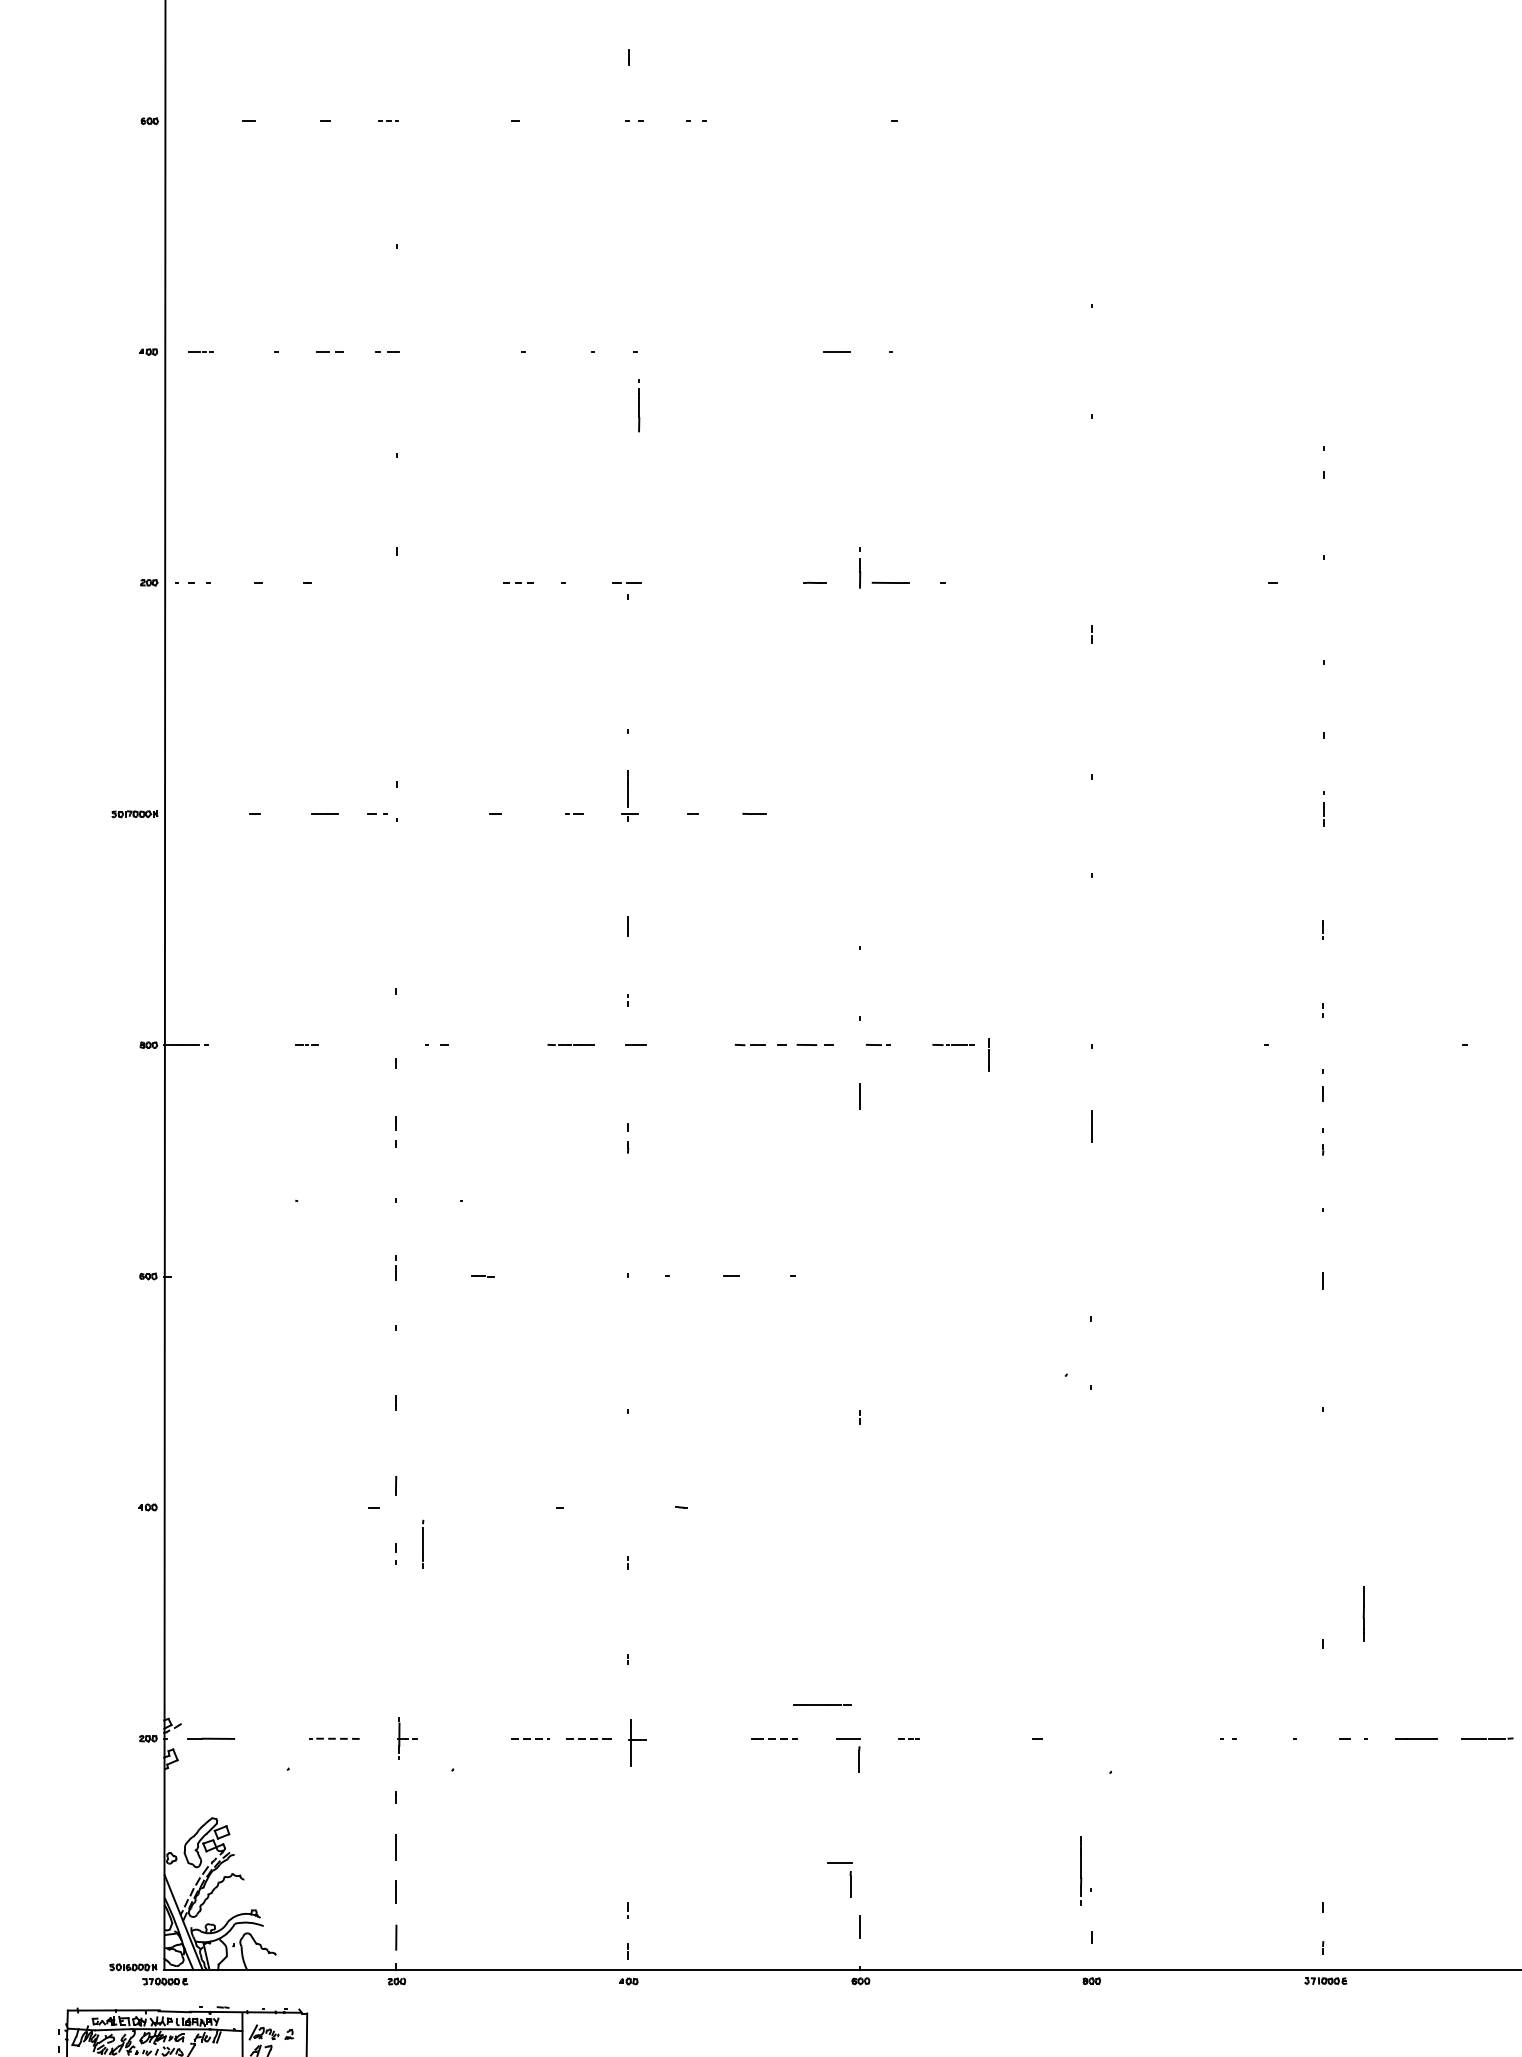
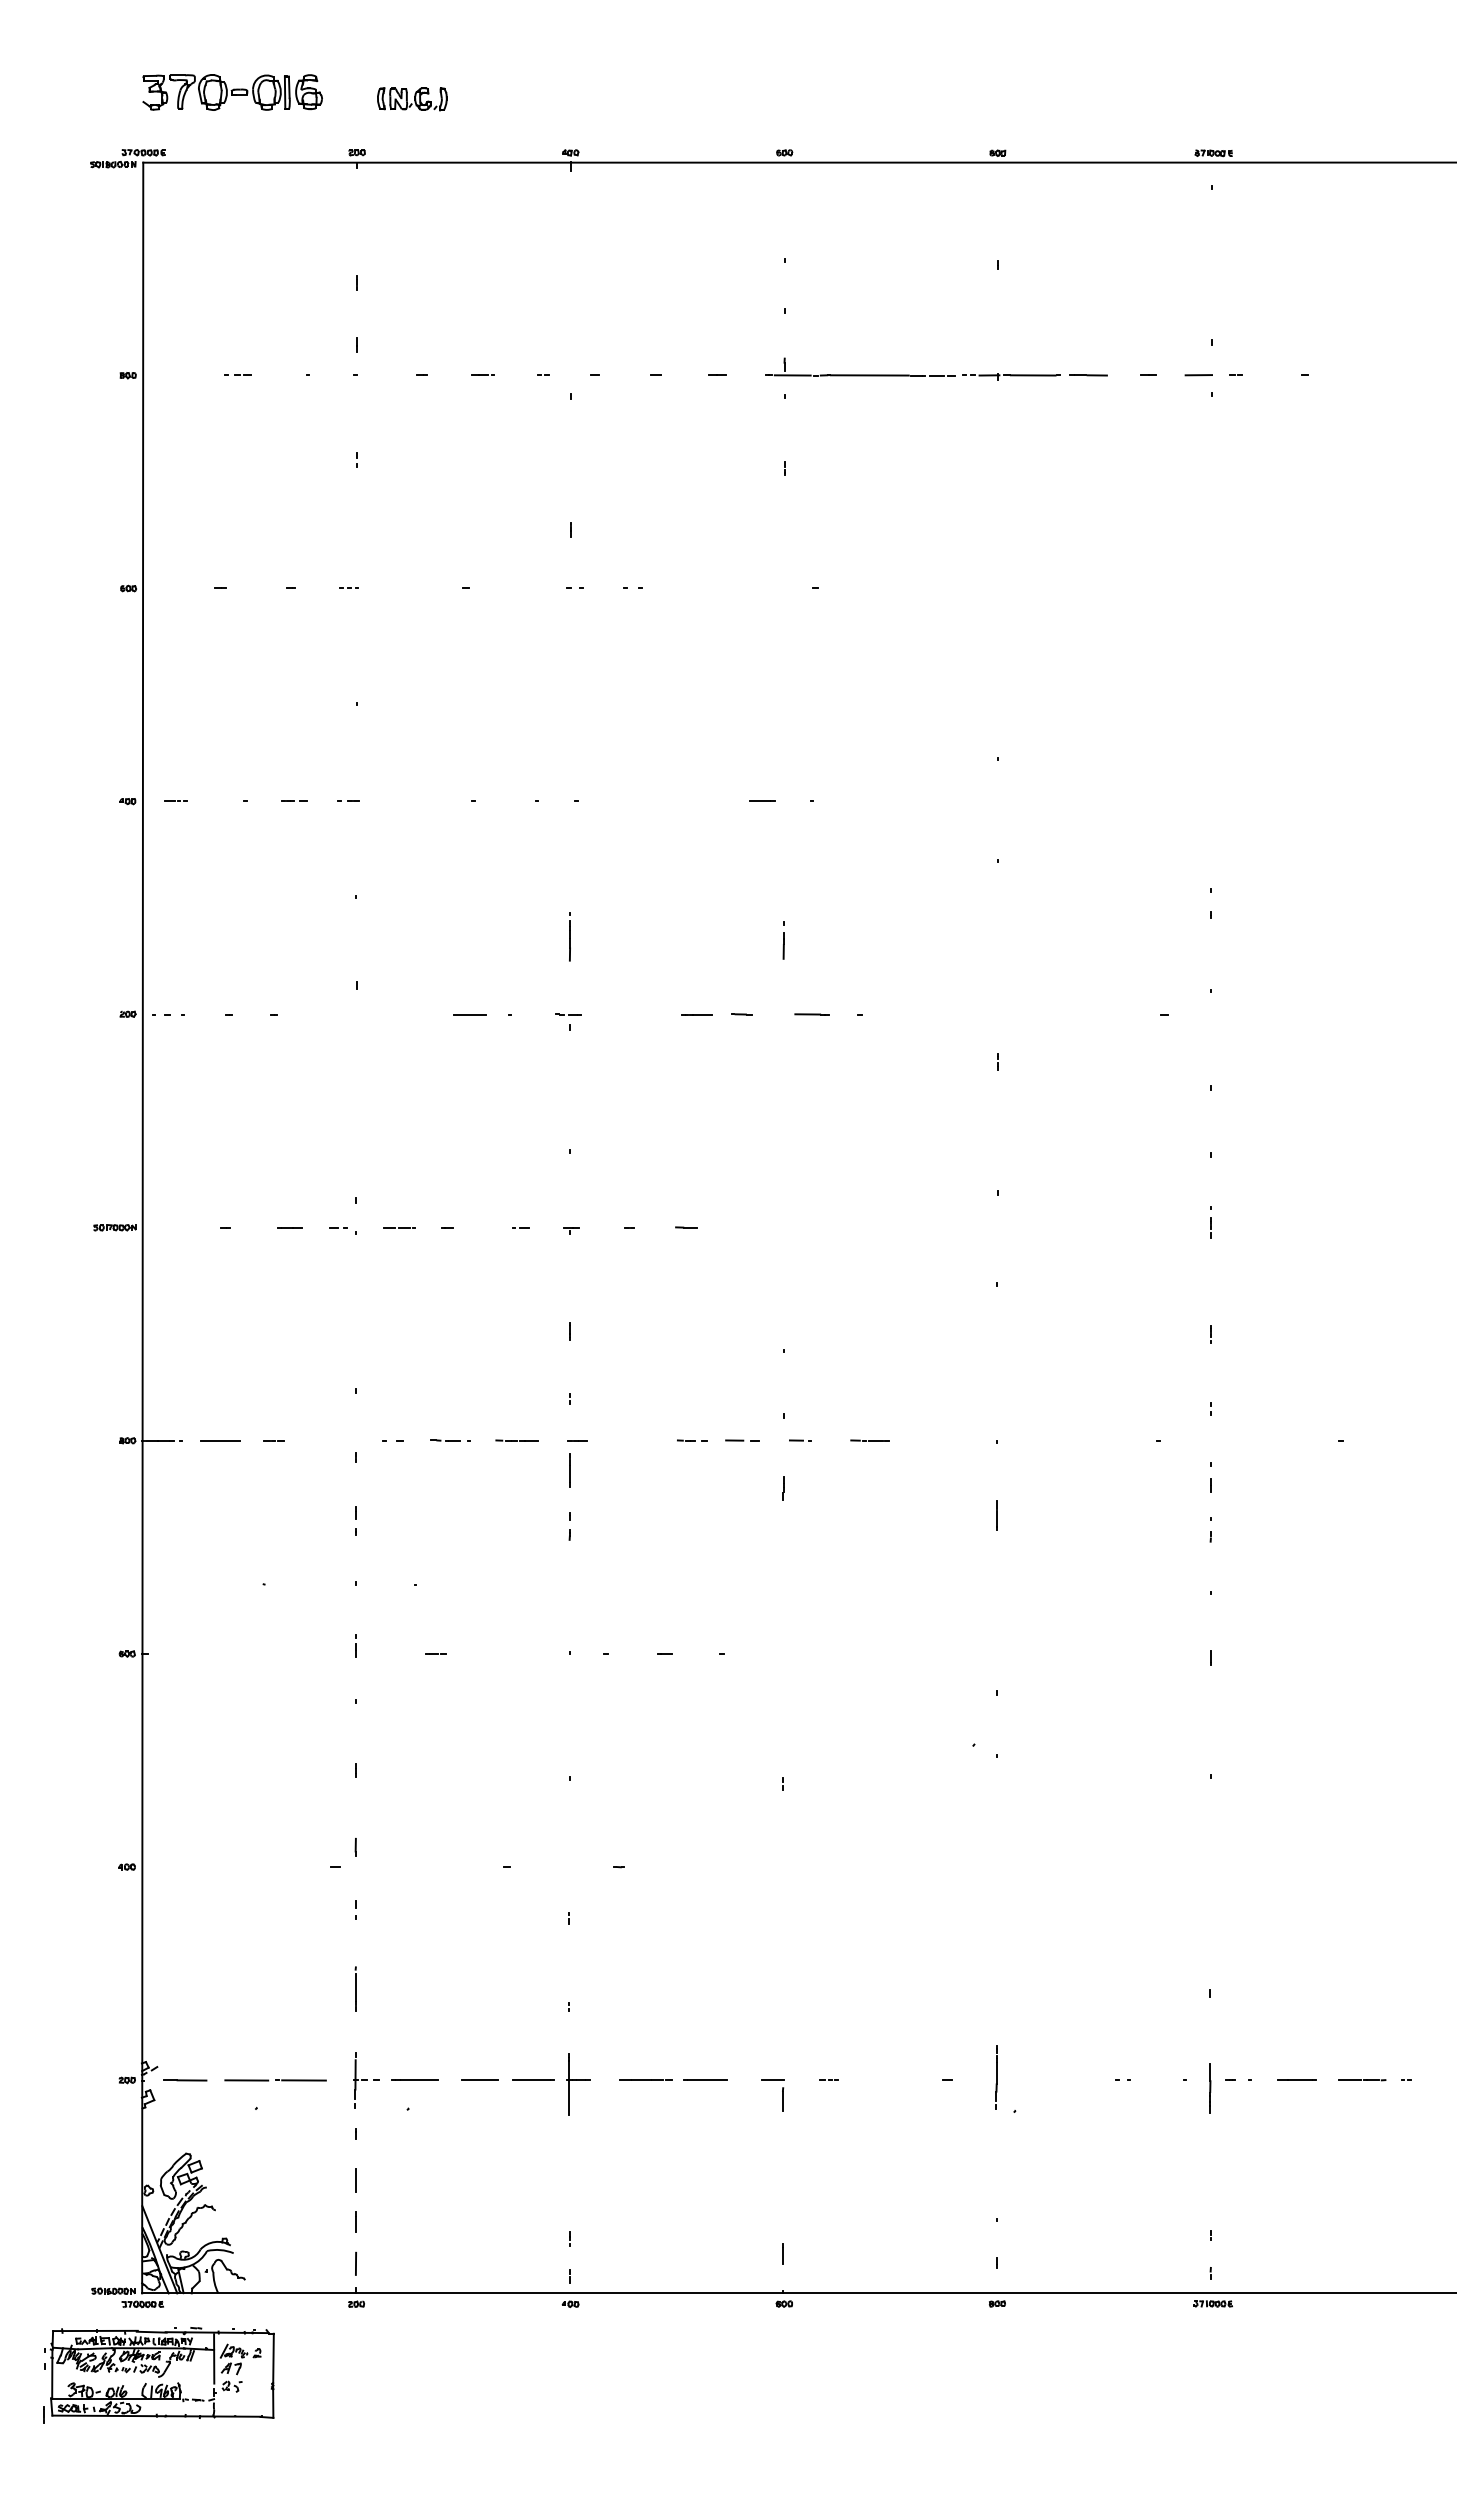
line: (638, 405) -> (569, 936), moved
line: (859, 567) -> (783, 940), moved
line: (520, 583) -> (470, 1014), dashed -> solid
line: (765, 583) -> (696, 1014), added
line: (627, 789) -> (569, 1470), moved
line: (443, 813) -> (399, 1227), added
line: (249, 1044) -> (220, 1440), added
part: (498, 1044) -> (450, 1440), added
part: (761, 1044) -> (692, 1440), size x0.62
line: (987, 1054) -> (901, 1449), removed
line: (422, 1543) -> (355, 1988), moved
line: (1364, 1614) -> (1210, 2088), moved
line: (821, 1704) -> (645, 2079), moved
line: (459, 1737) -> (414, 2079), added
line: (277, 1738) -> (246, 2080), added
line: (340, 1738) -> (304, 2080), dashed -> solid
part: (407, 1738) -> (366, 2080), size x1.43
line: (531, 1738) -> (480, 2080), dashed -> solid
line: (586, 1738) -> (531, 2080), dashed -> solid
line: (777, 1738) -> (707, 2080), dashed -> solid
part: (637, 1743) -> (578, 2084), size x1.43
line: (1081, 1871) -> (996, 2077), moved
part: (850, 1879) -> (774, 2210), removed

